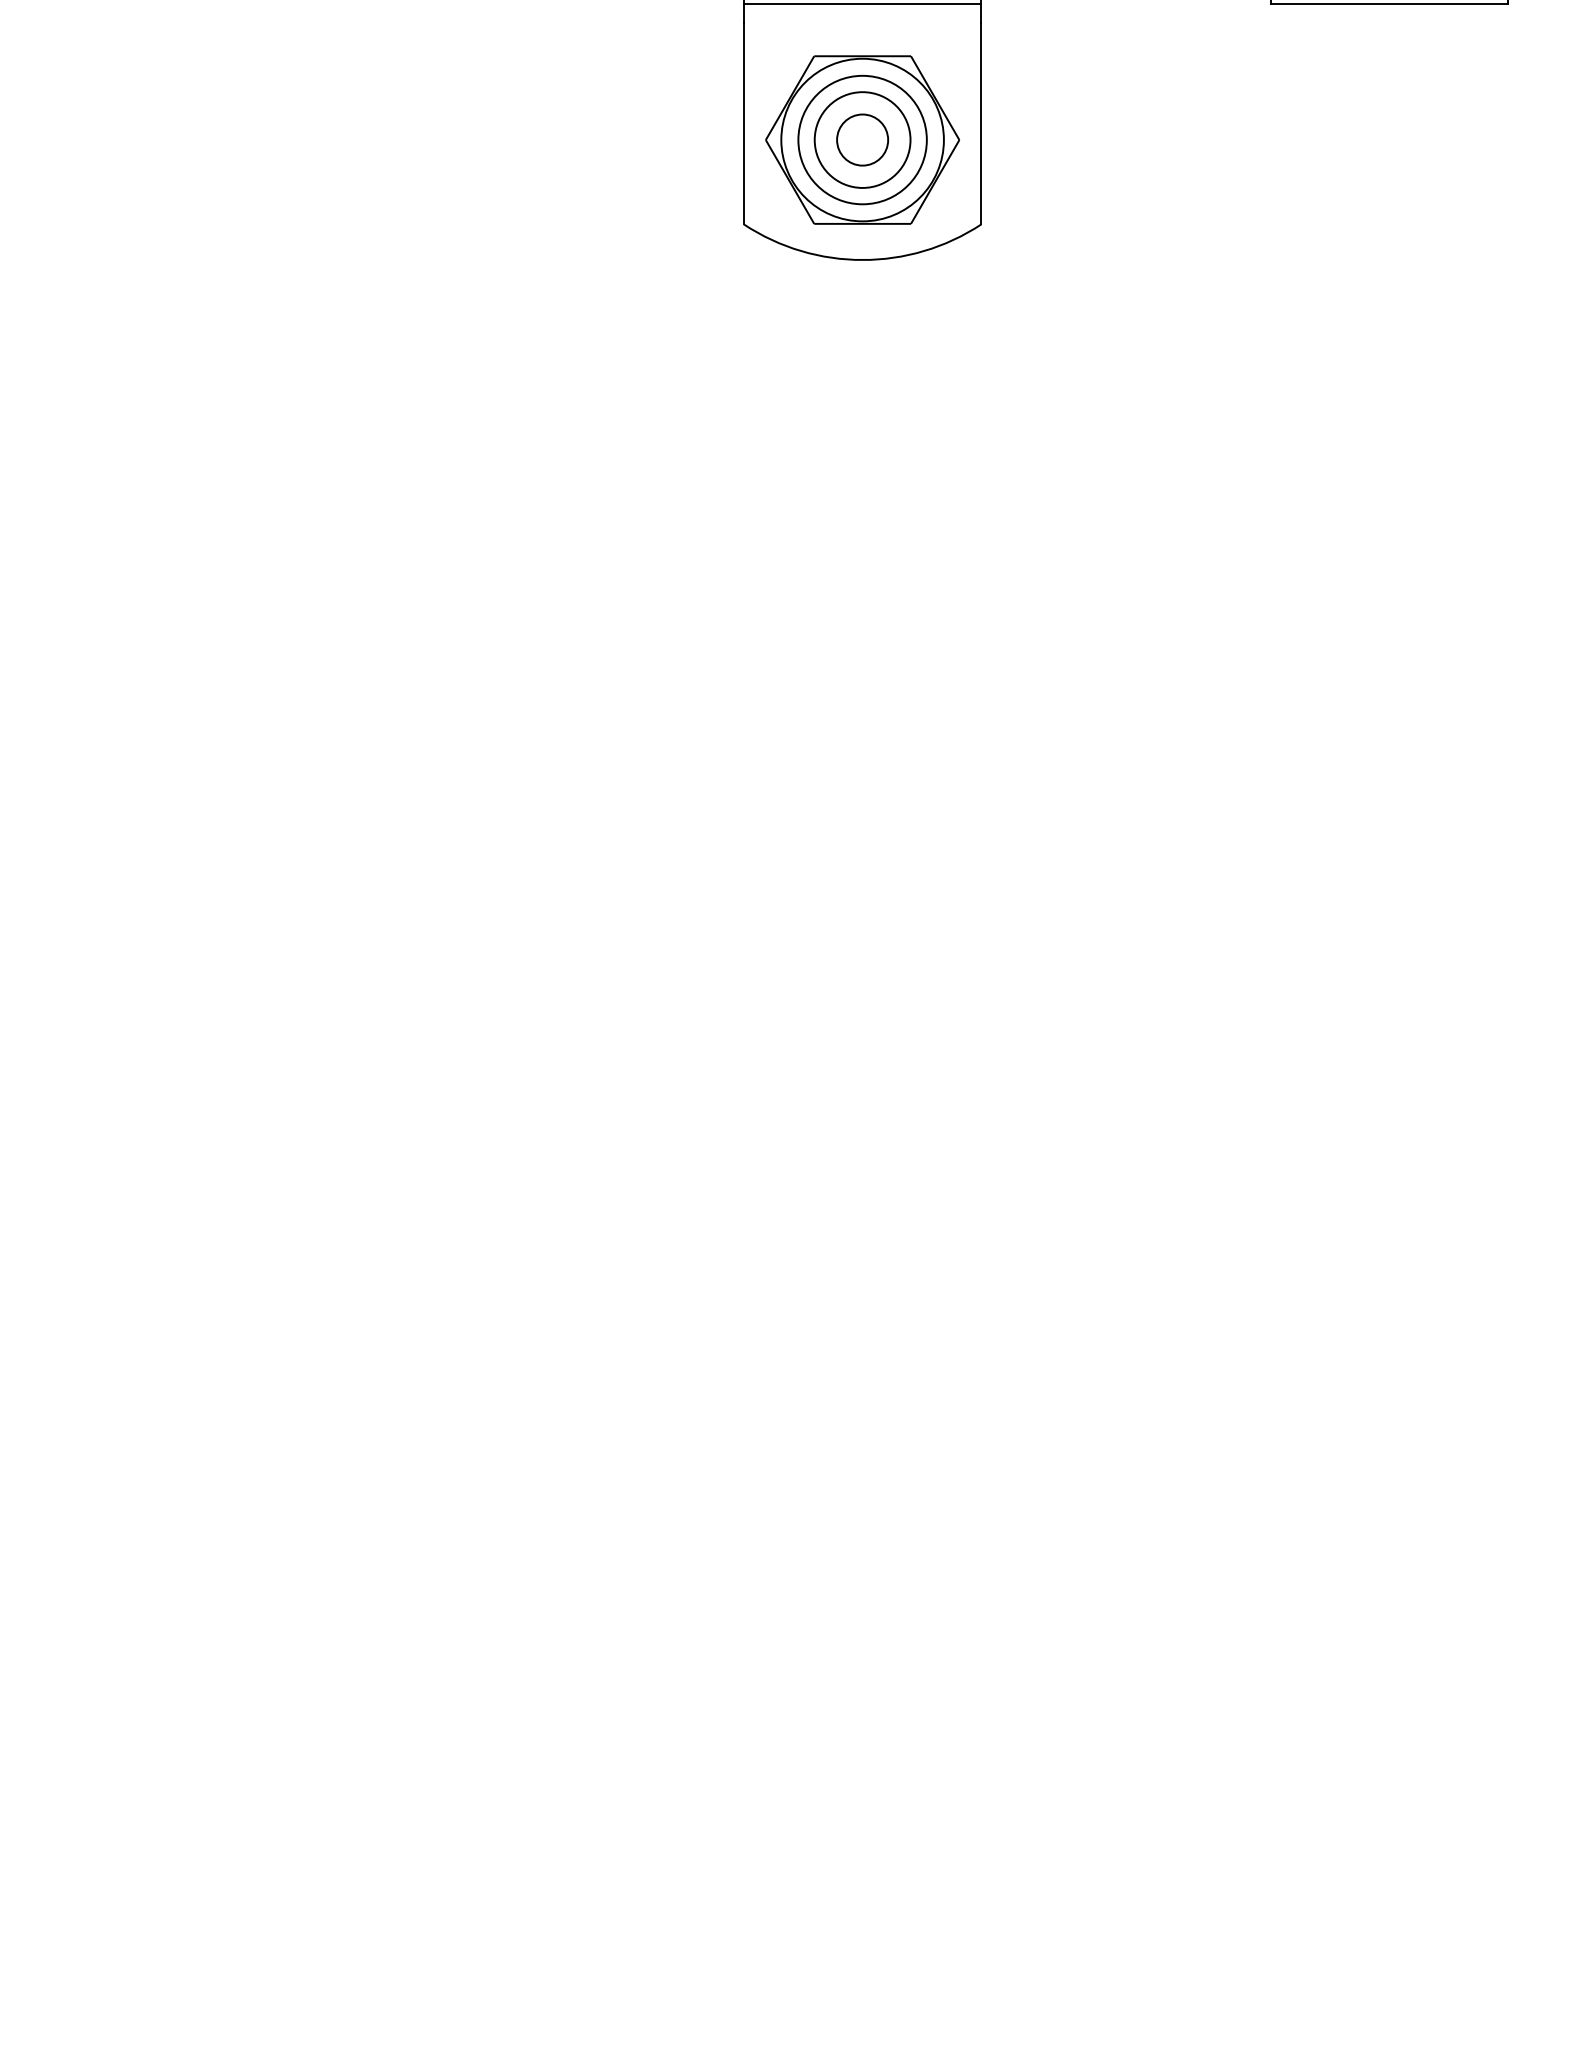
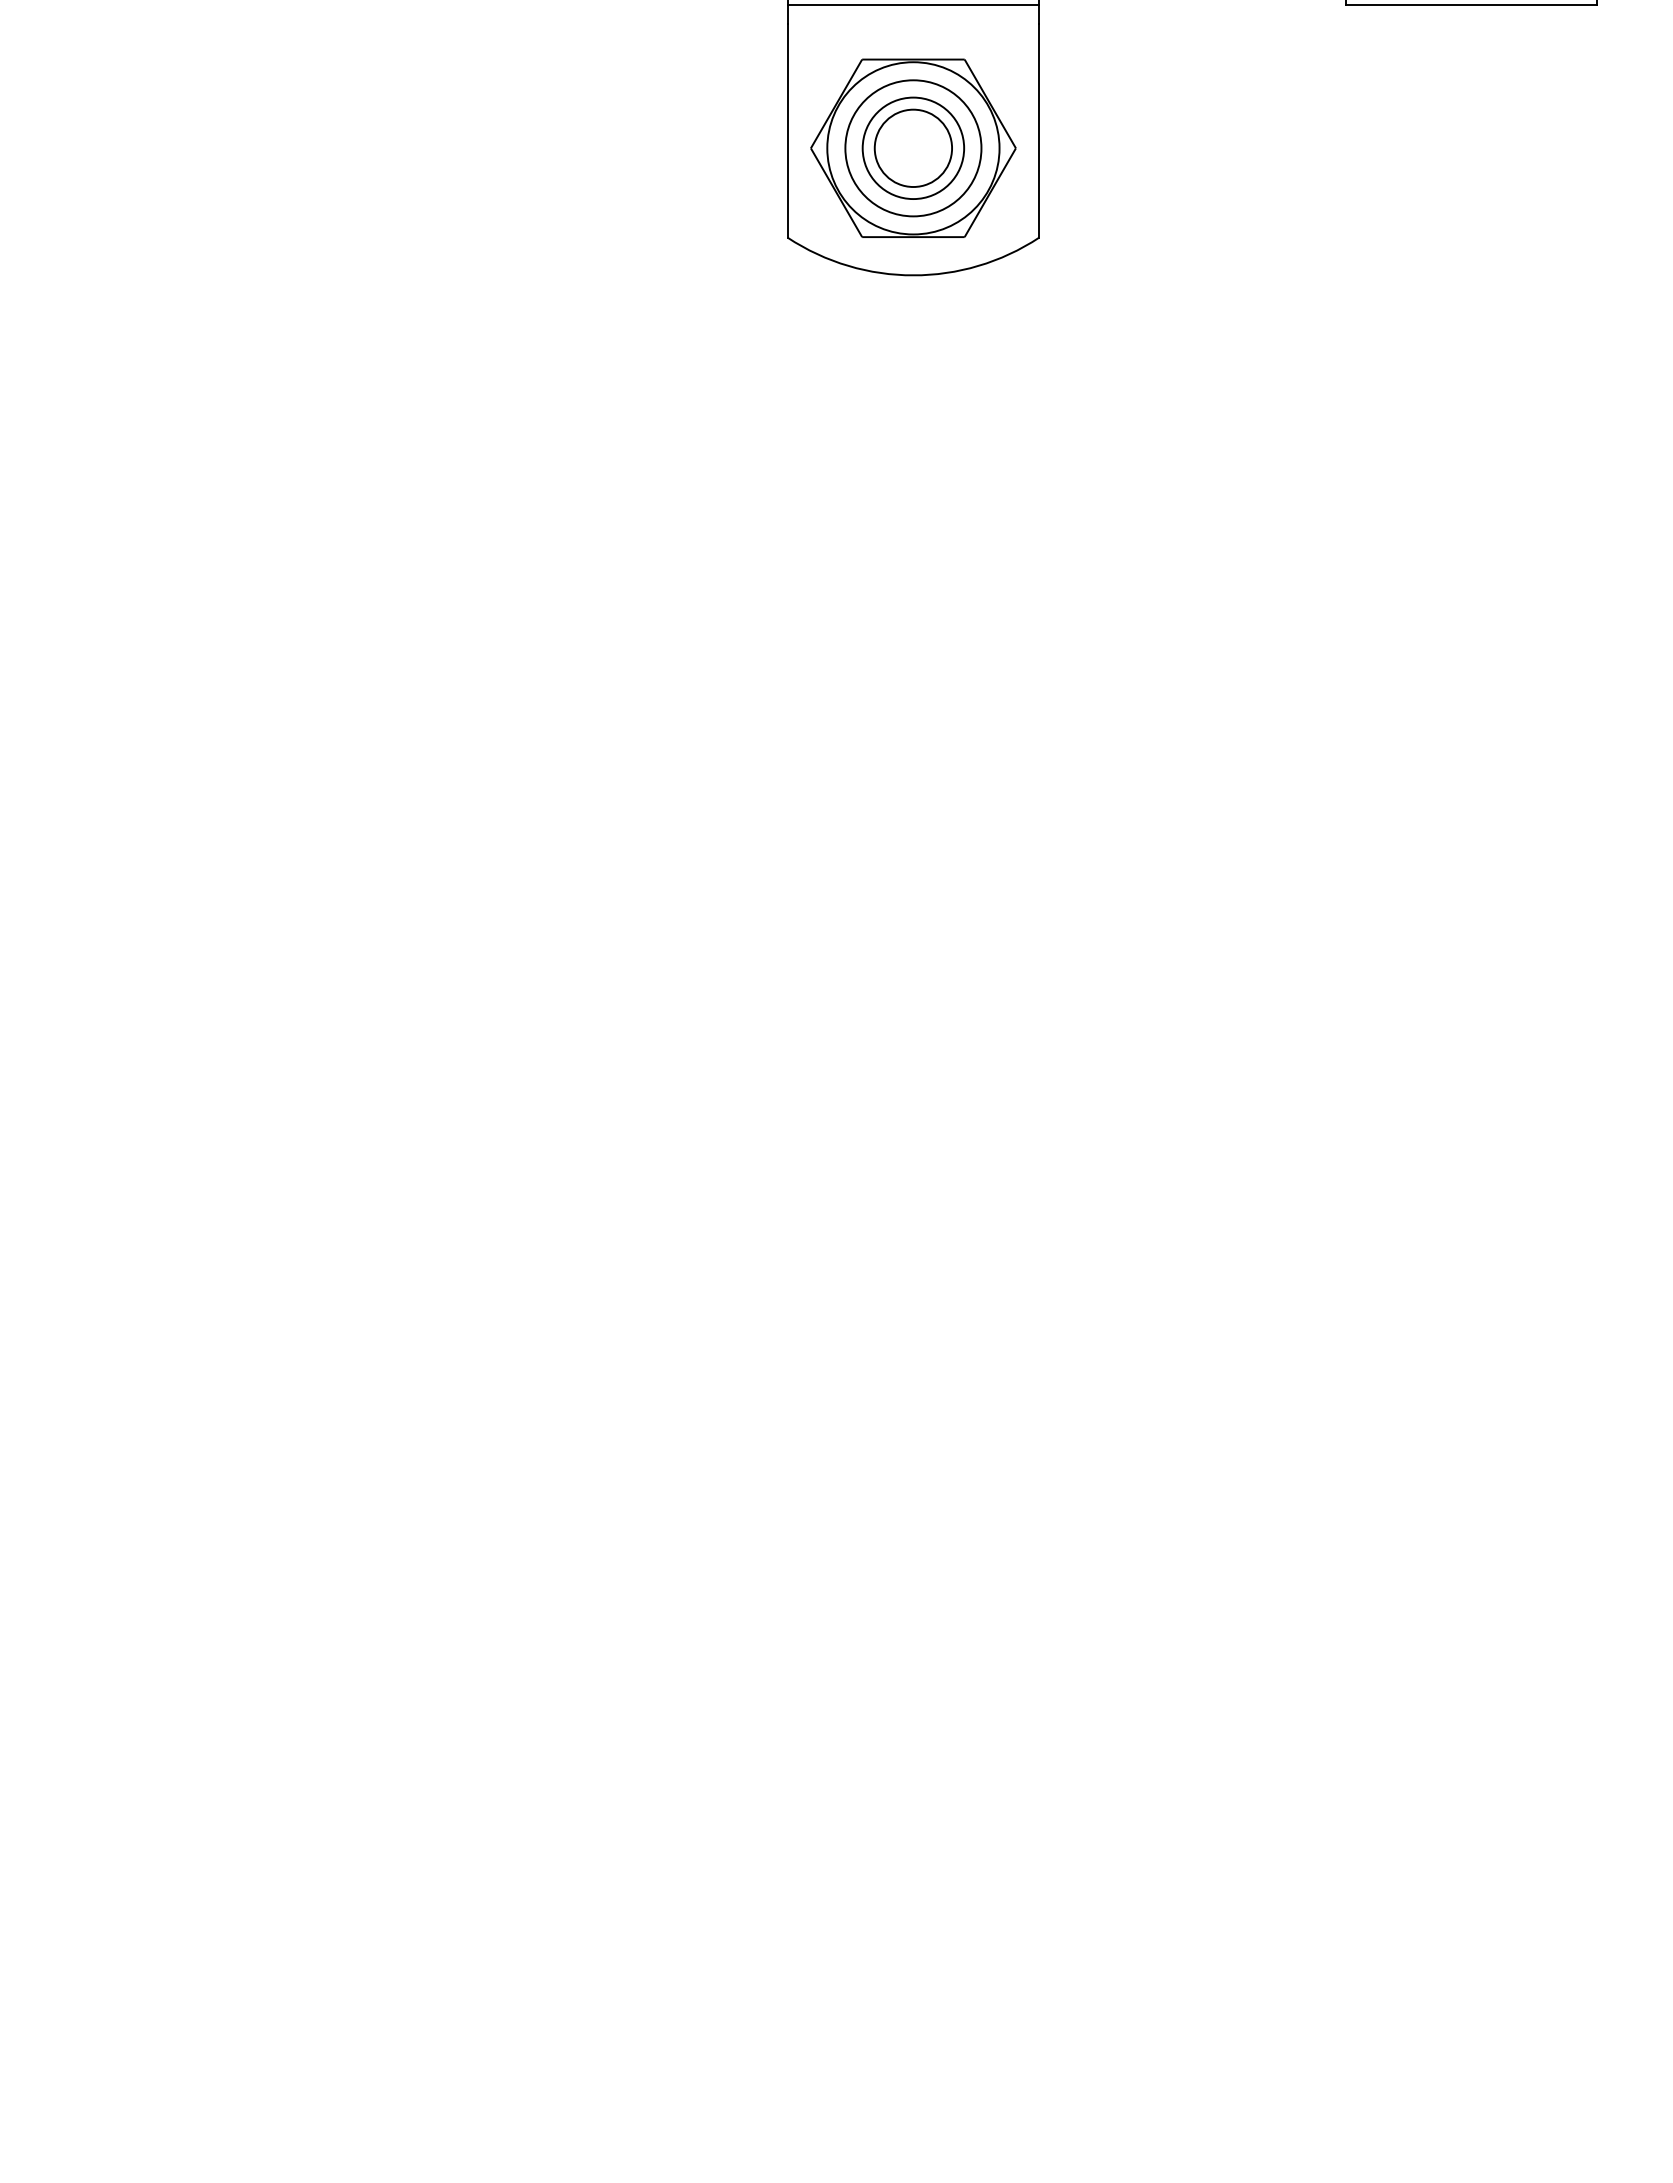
circle: (862, 140) -> (913, 148), size x1.43

